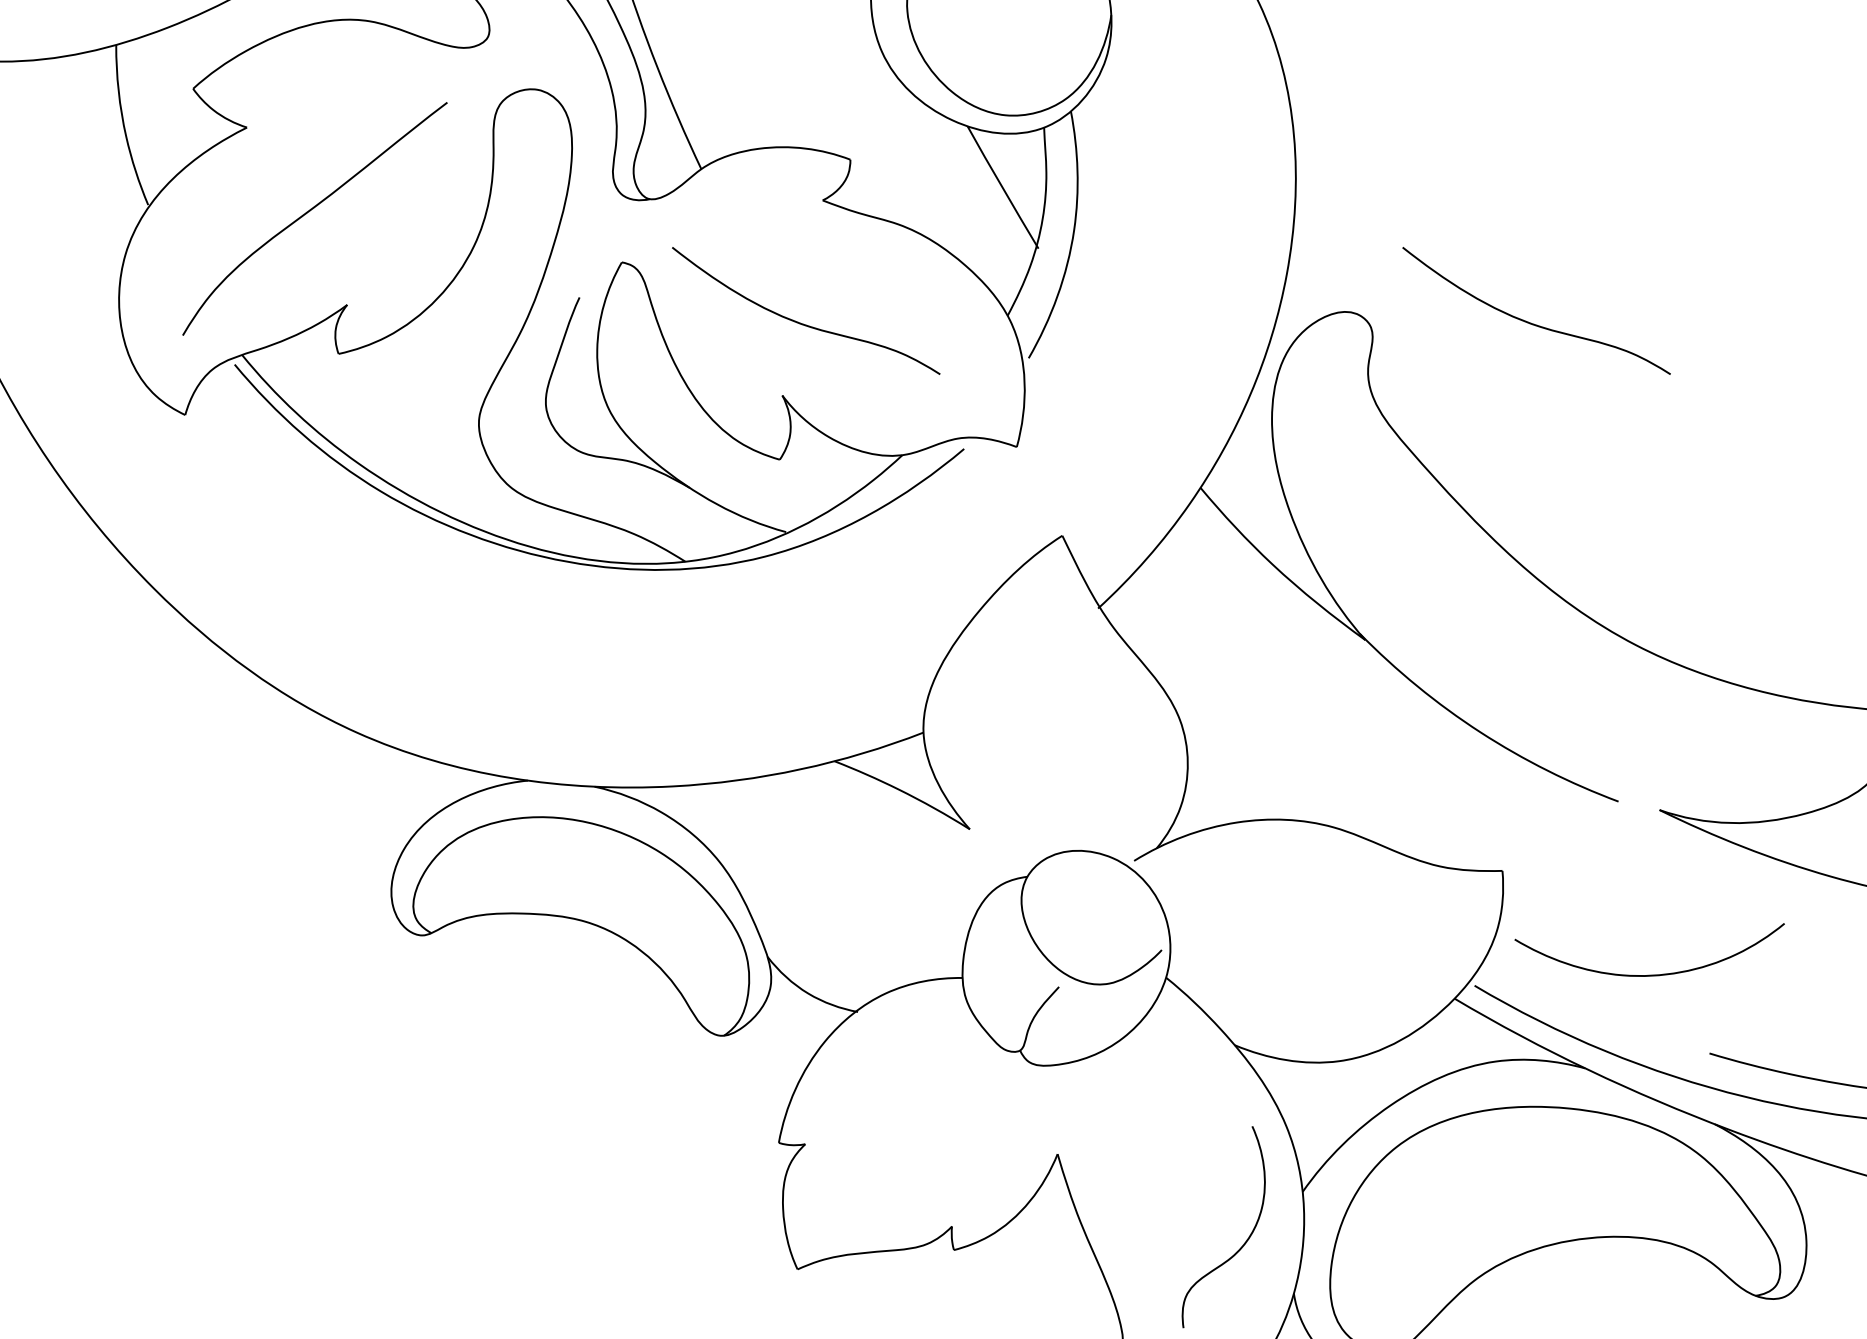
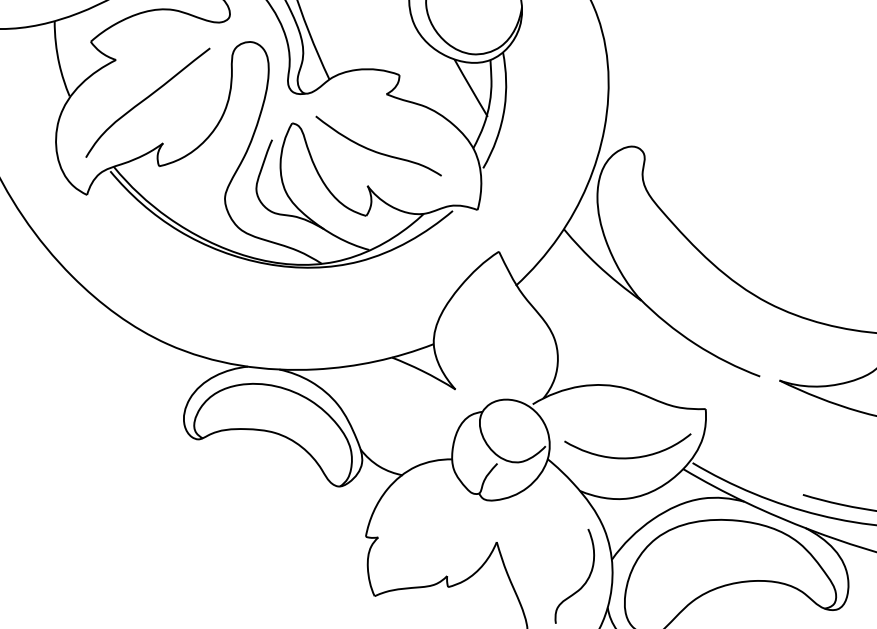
curve: (1529, 320) -> (718, 150), removed
curve: (1648, 974) -> (627, 457), moved

